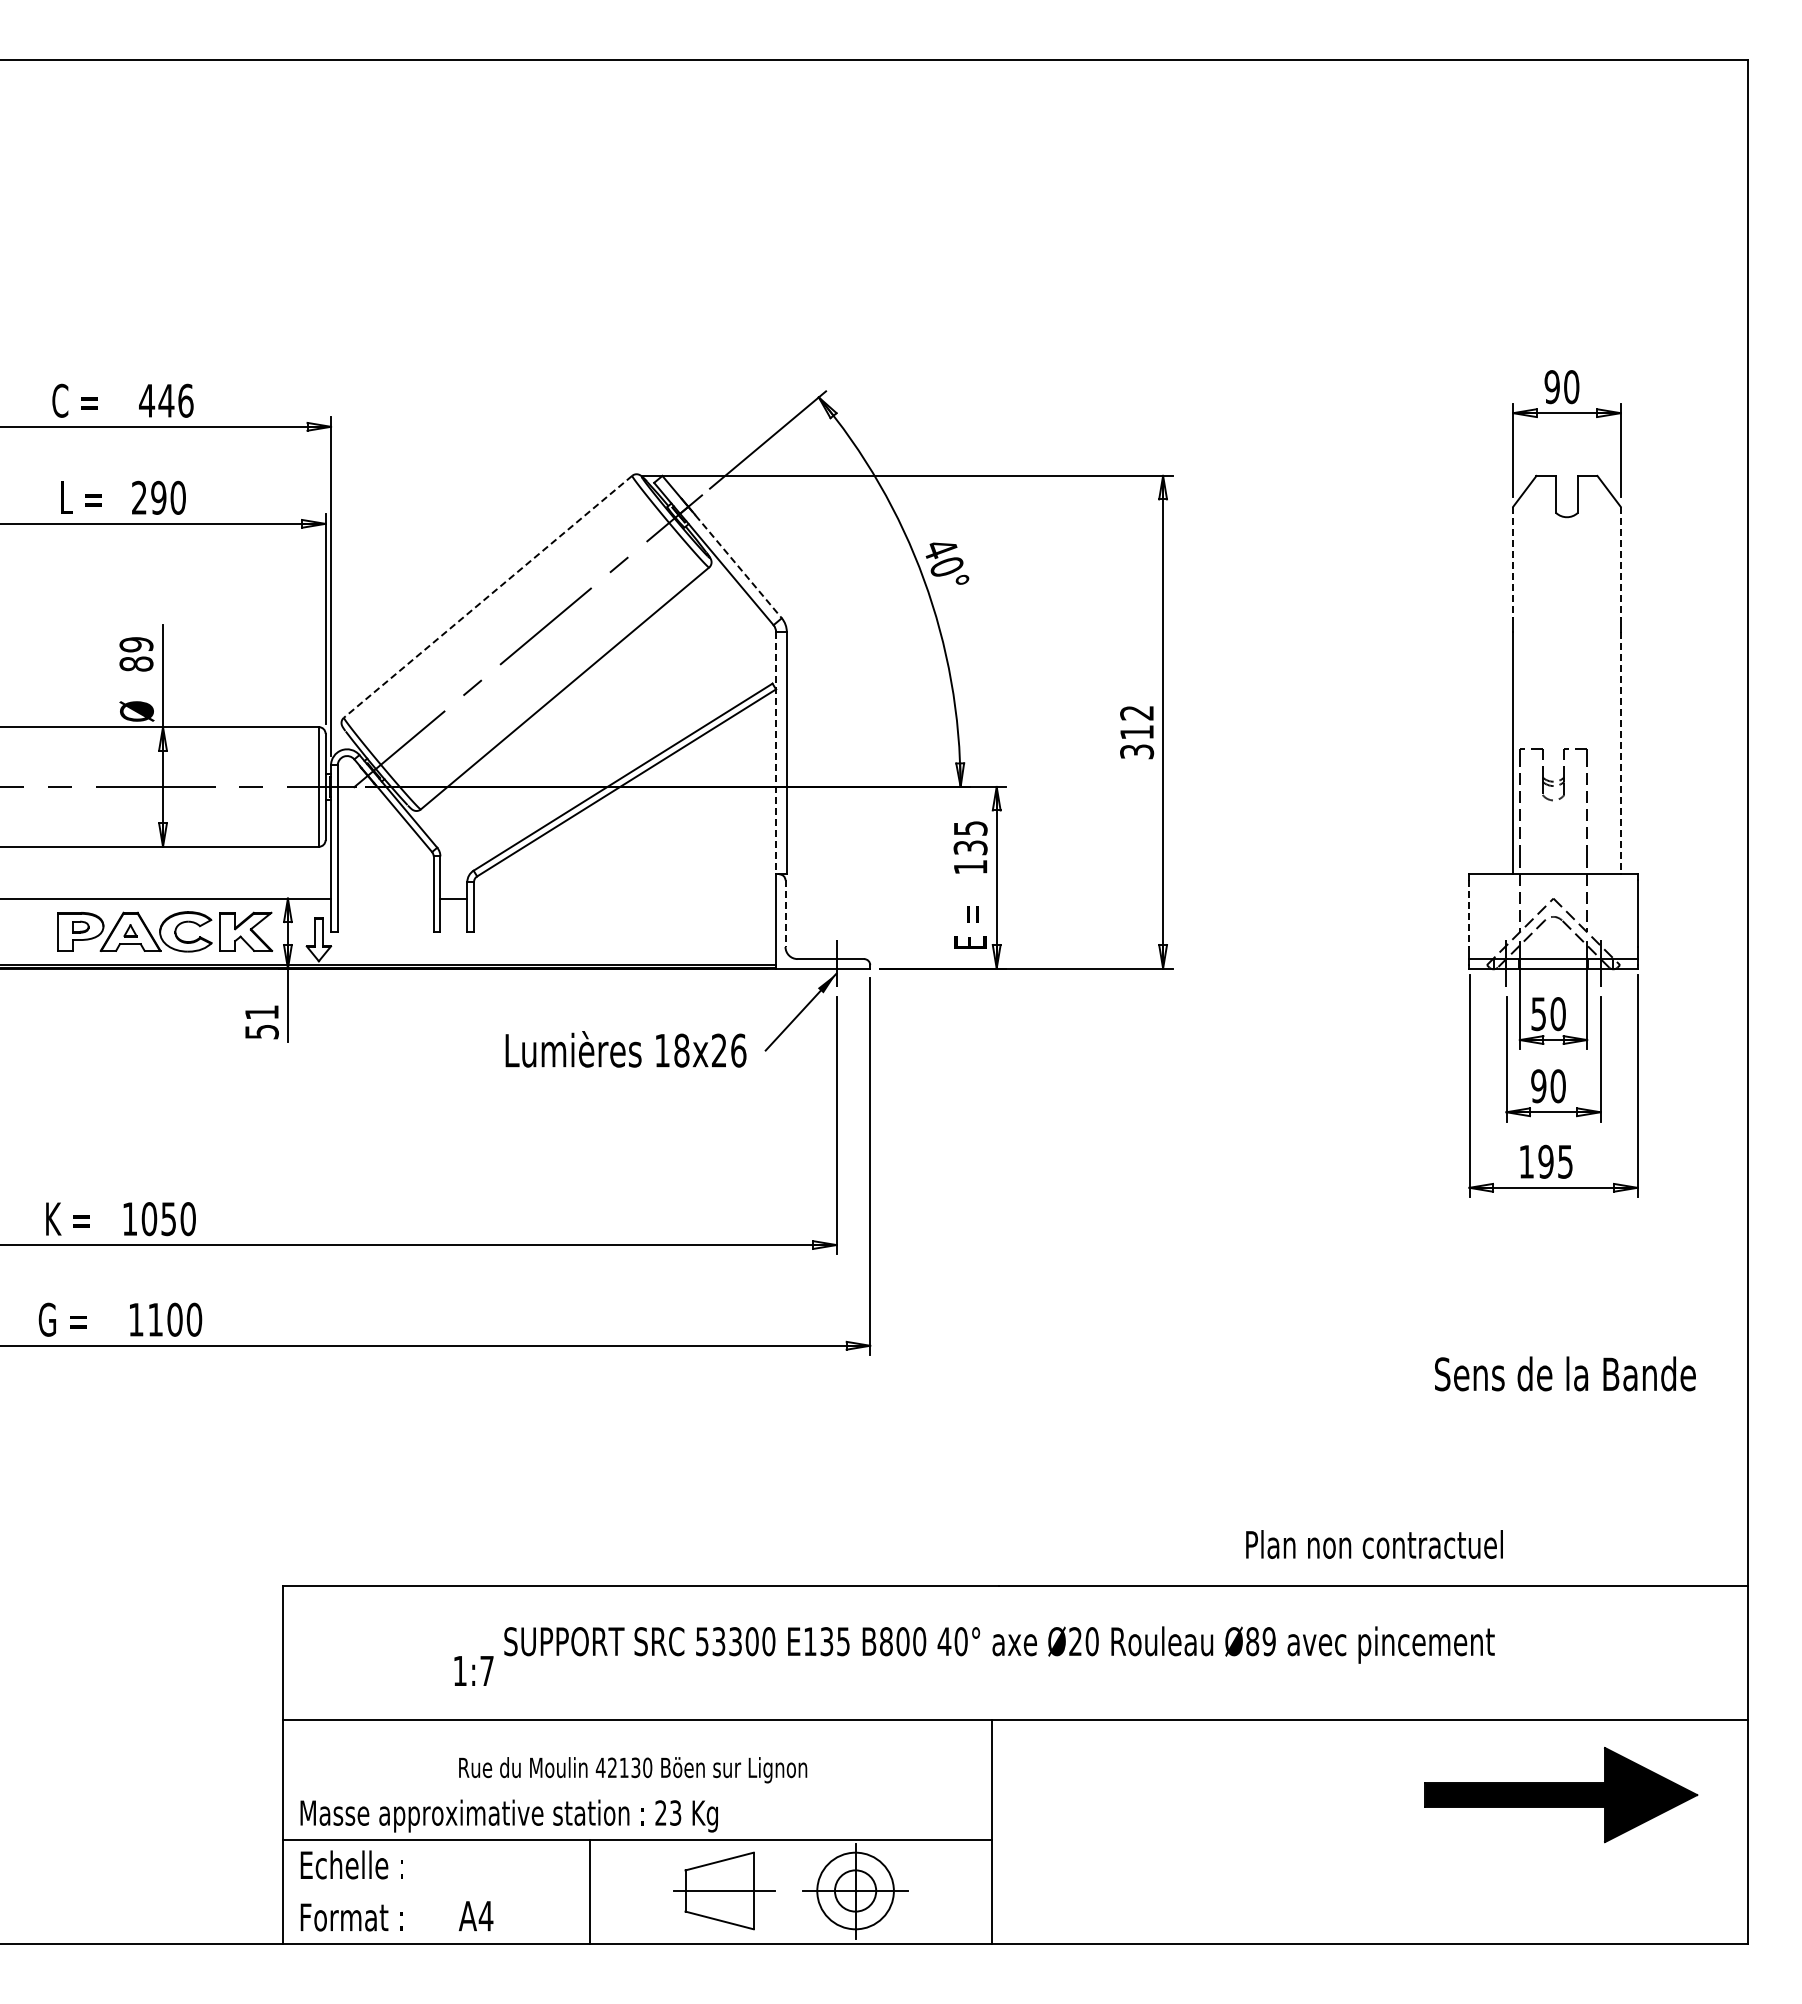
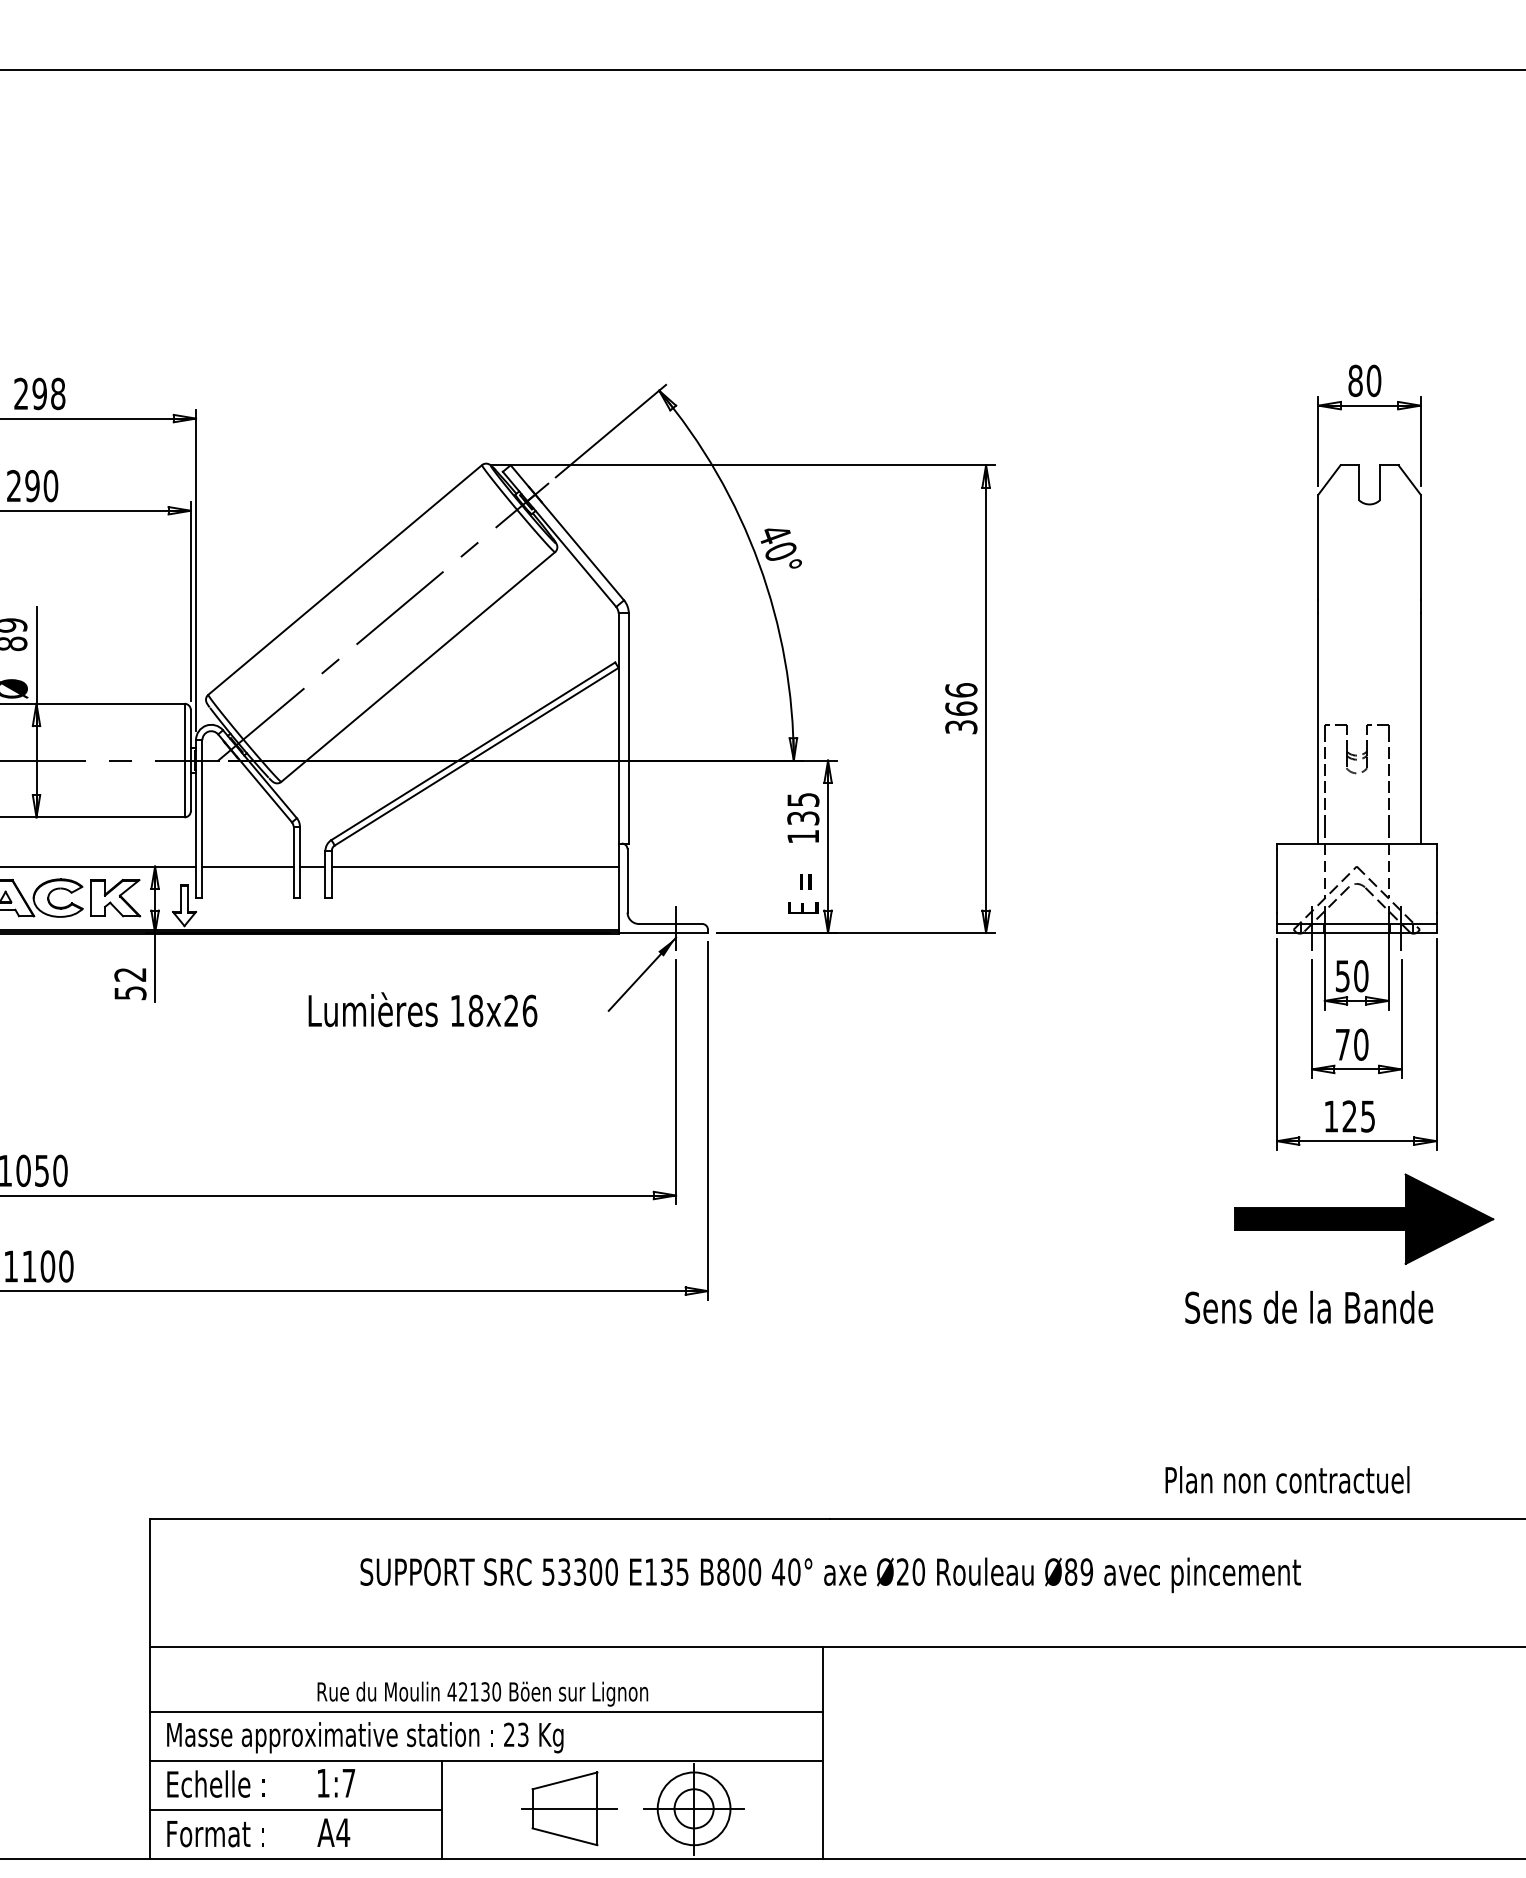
text: (1551, 387) -> (1354, 381), 90 -> 80
text: (166, 400) -> (39, 393), 446 -> 298
line: (735, 562) -> (580, 547), dashed -> solid
line: (1513, 562) -> (1318, 547), dashed -> solid
line: (1620, 562) -> (1420, 547), dashed -> solid
line: (487, 597) -> (344, 580), dashed -> solid
text: (1137, 722) -> (961, 699), 312 -> 366
line: (776, 753) -> (619, 728), dashed -> solid
line: (1620, 753) -> (1420, 728), dashed -> solid
line: (385, 898) -> (247, 866), added
line: (625, 898) -> (475, 866), added
line: (785, 914) -> (627, 881), dashed -> solid
line: (1469, 914) -> (1277, 881), dashed -> solid
text: (261, 1012) -> (130, 974), 51 -> 52
text: (625, 1049) -> (422, 1009), moved
text: (1538, 1086) -> (1342, 1044), 90 -> 70
text: (1545, 1161) -> (1349, 1116), 195 -> 125
text: (1565, 1373) -> (1309, 1307), moved
text: (1374, 1544) -> (1287, 1479), moved
text: (473, 1670) -> (336, 1782), moved
line: (637, 1788) -> (487, 1711), added
part: (1561, 1795) -> (1364, 1219), moved
line: (436, 1892) -> (296, 1810), added

